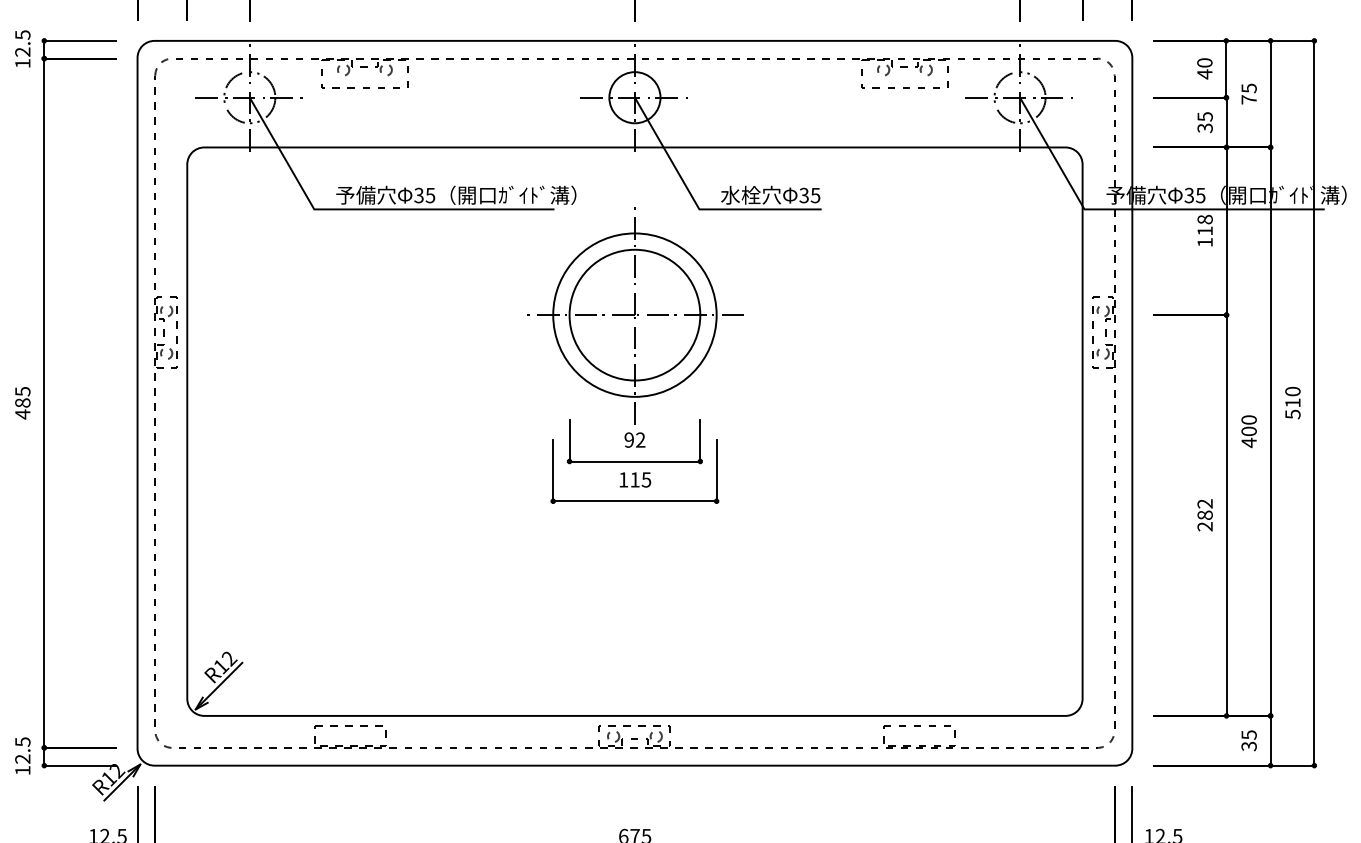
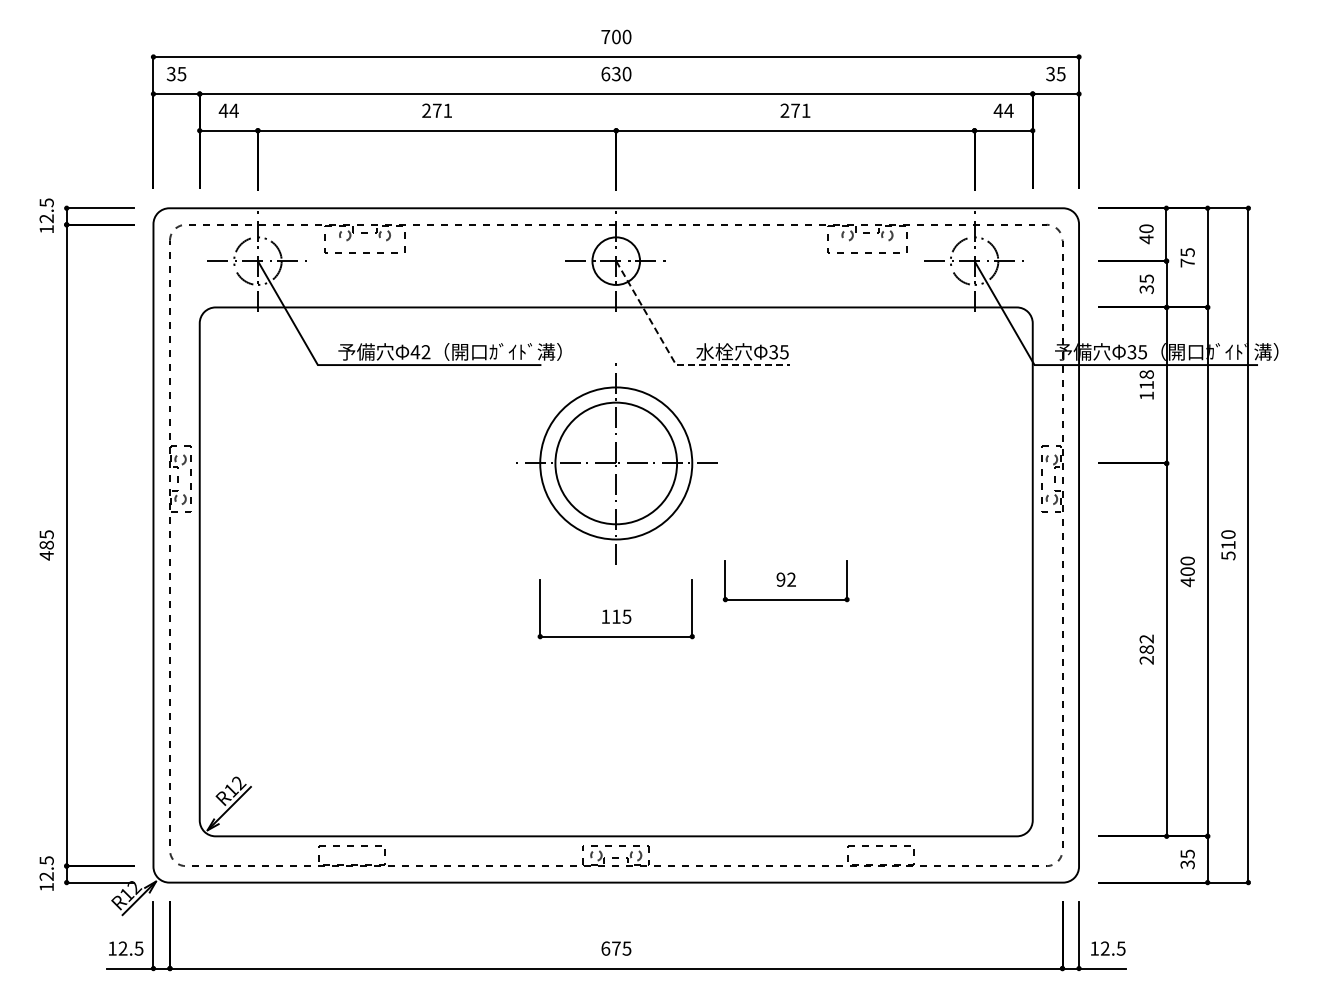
text: (424, 195) -> (420, 352), 35 -> 42
line: (698, 207) -> (675, 363), solid -> dashed
part: (634, 442) -> (785, 581), moved

